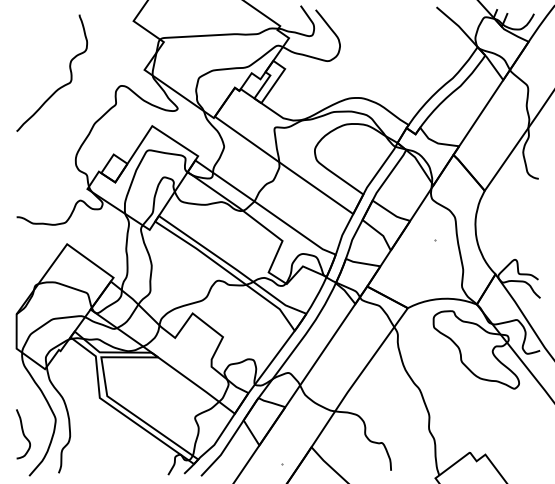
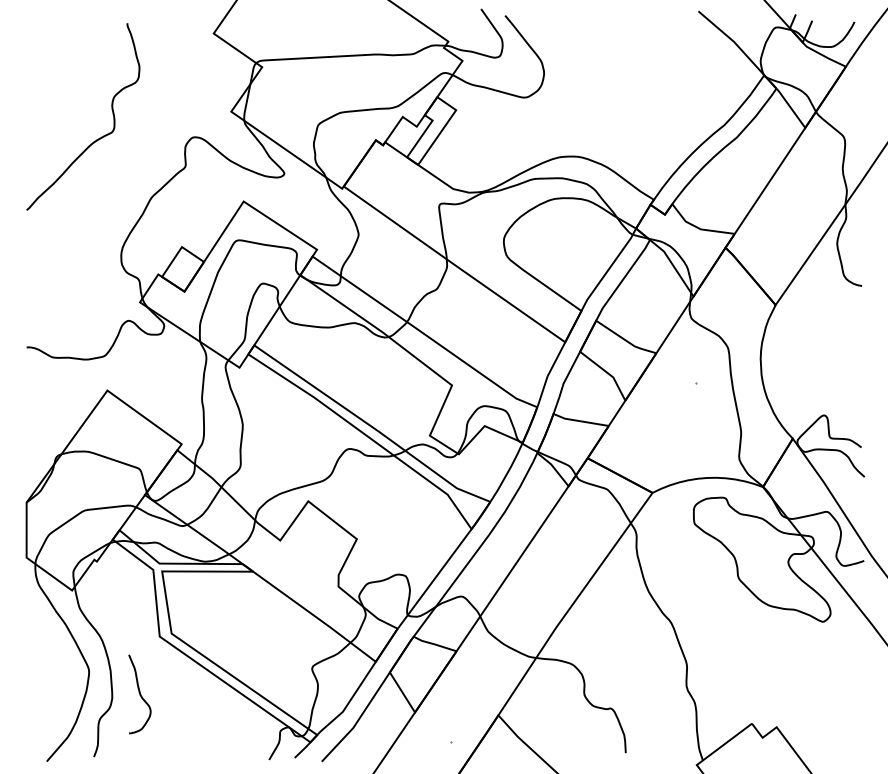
curve: (23, 434) -> (140, 695), moved

